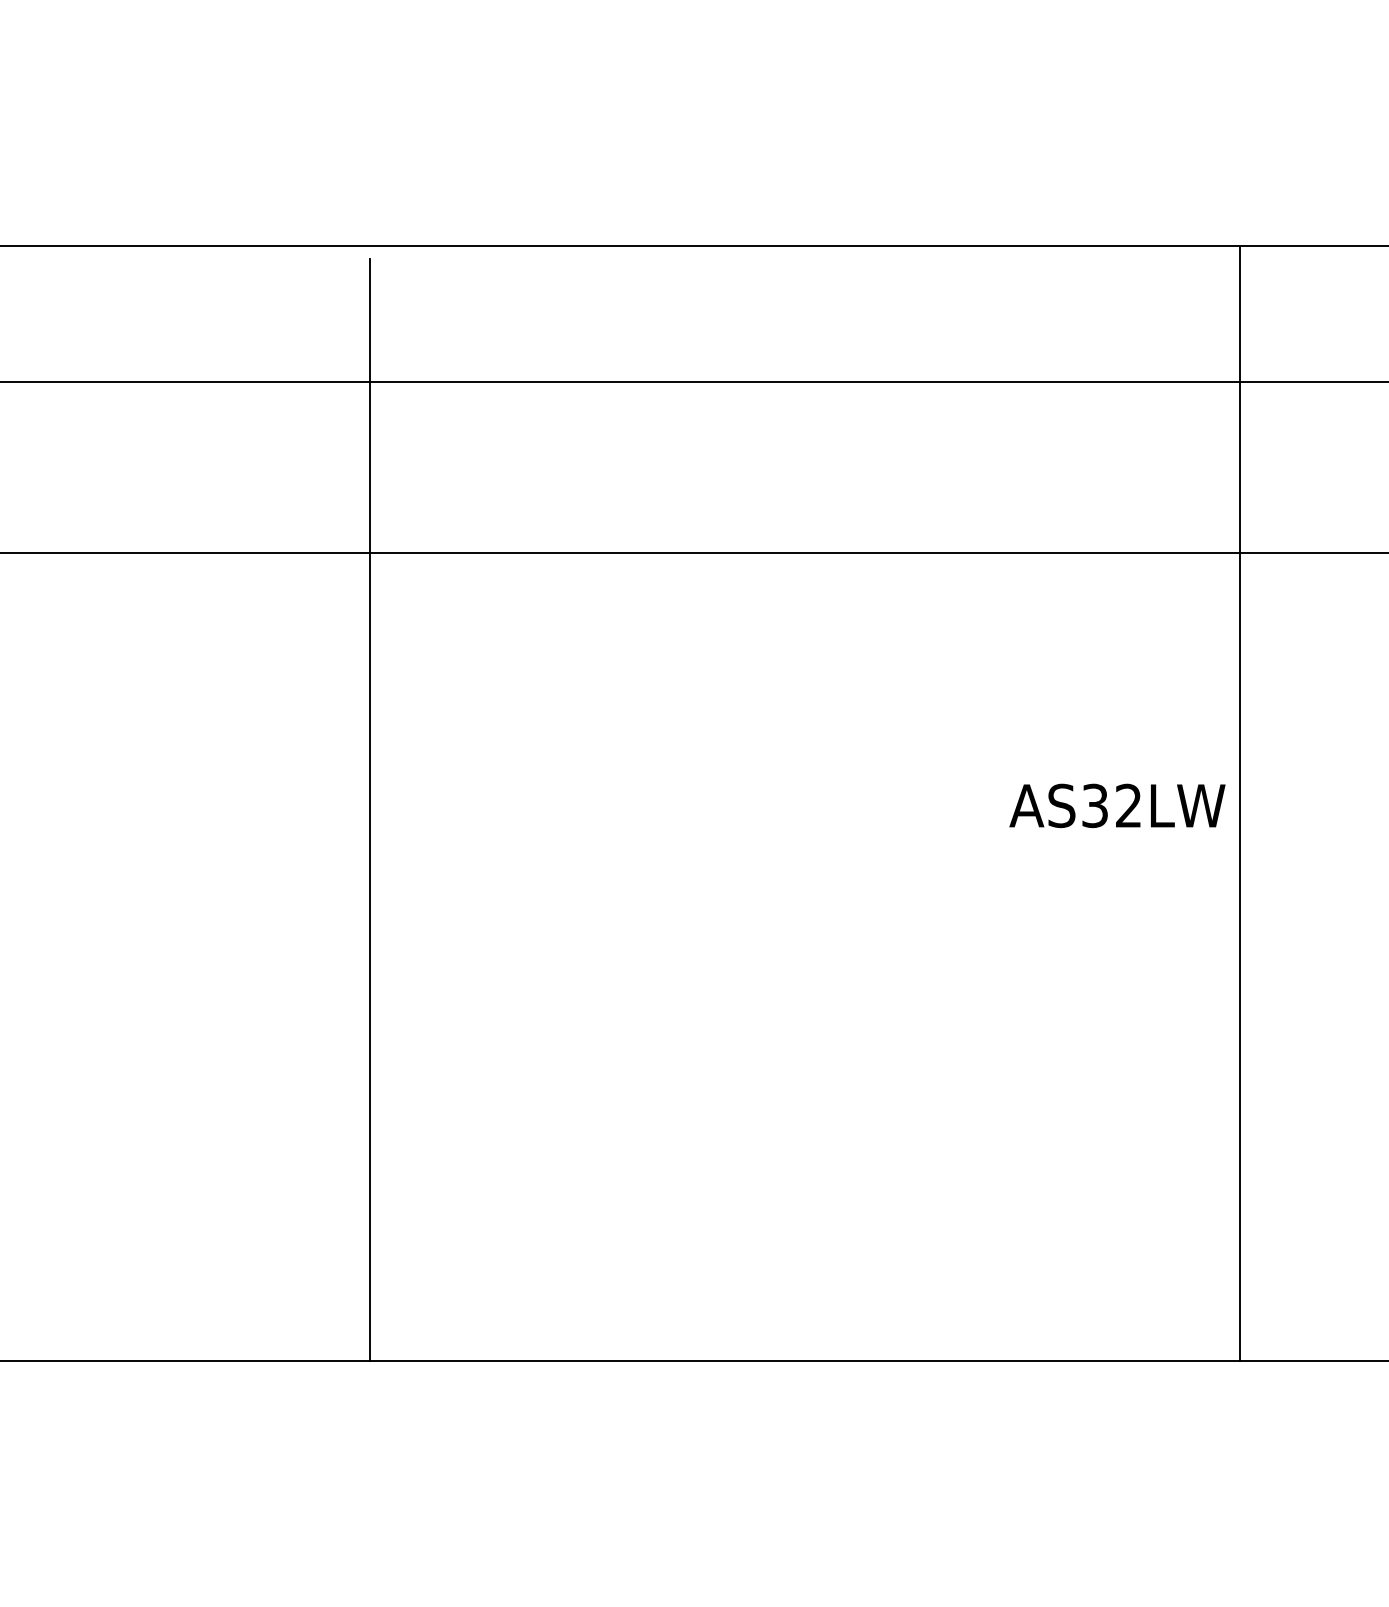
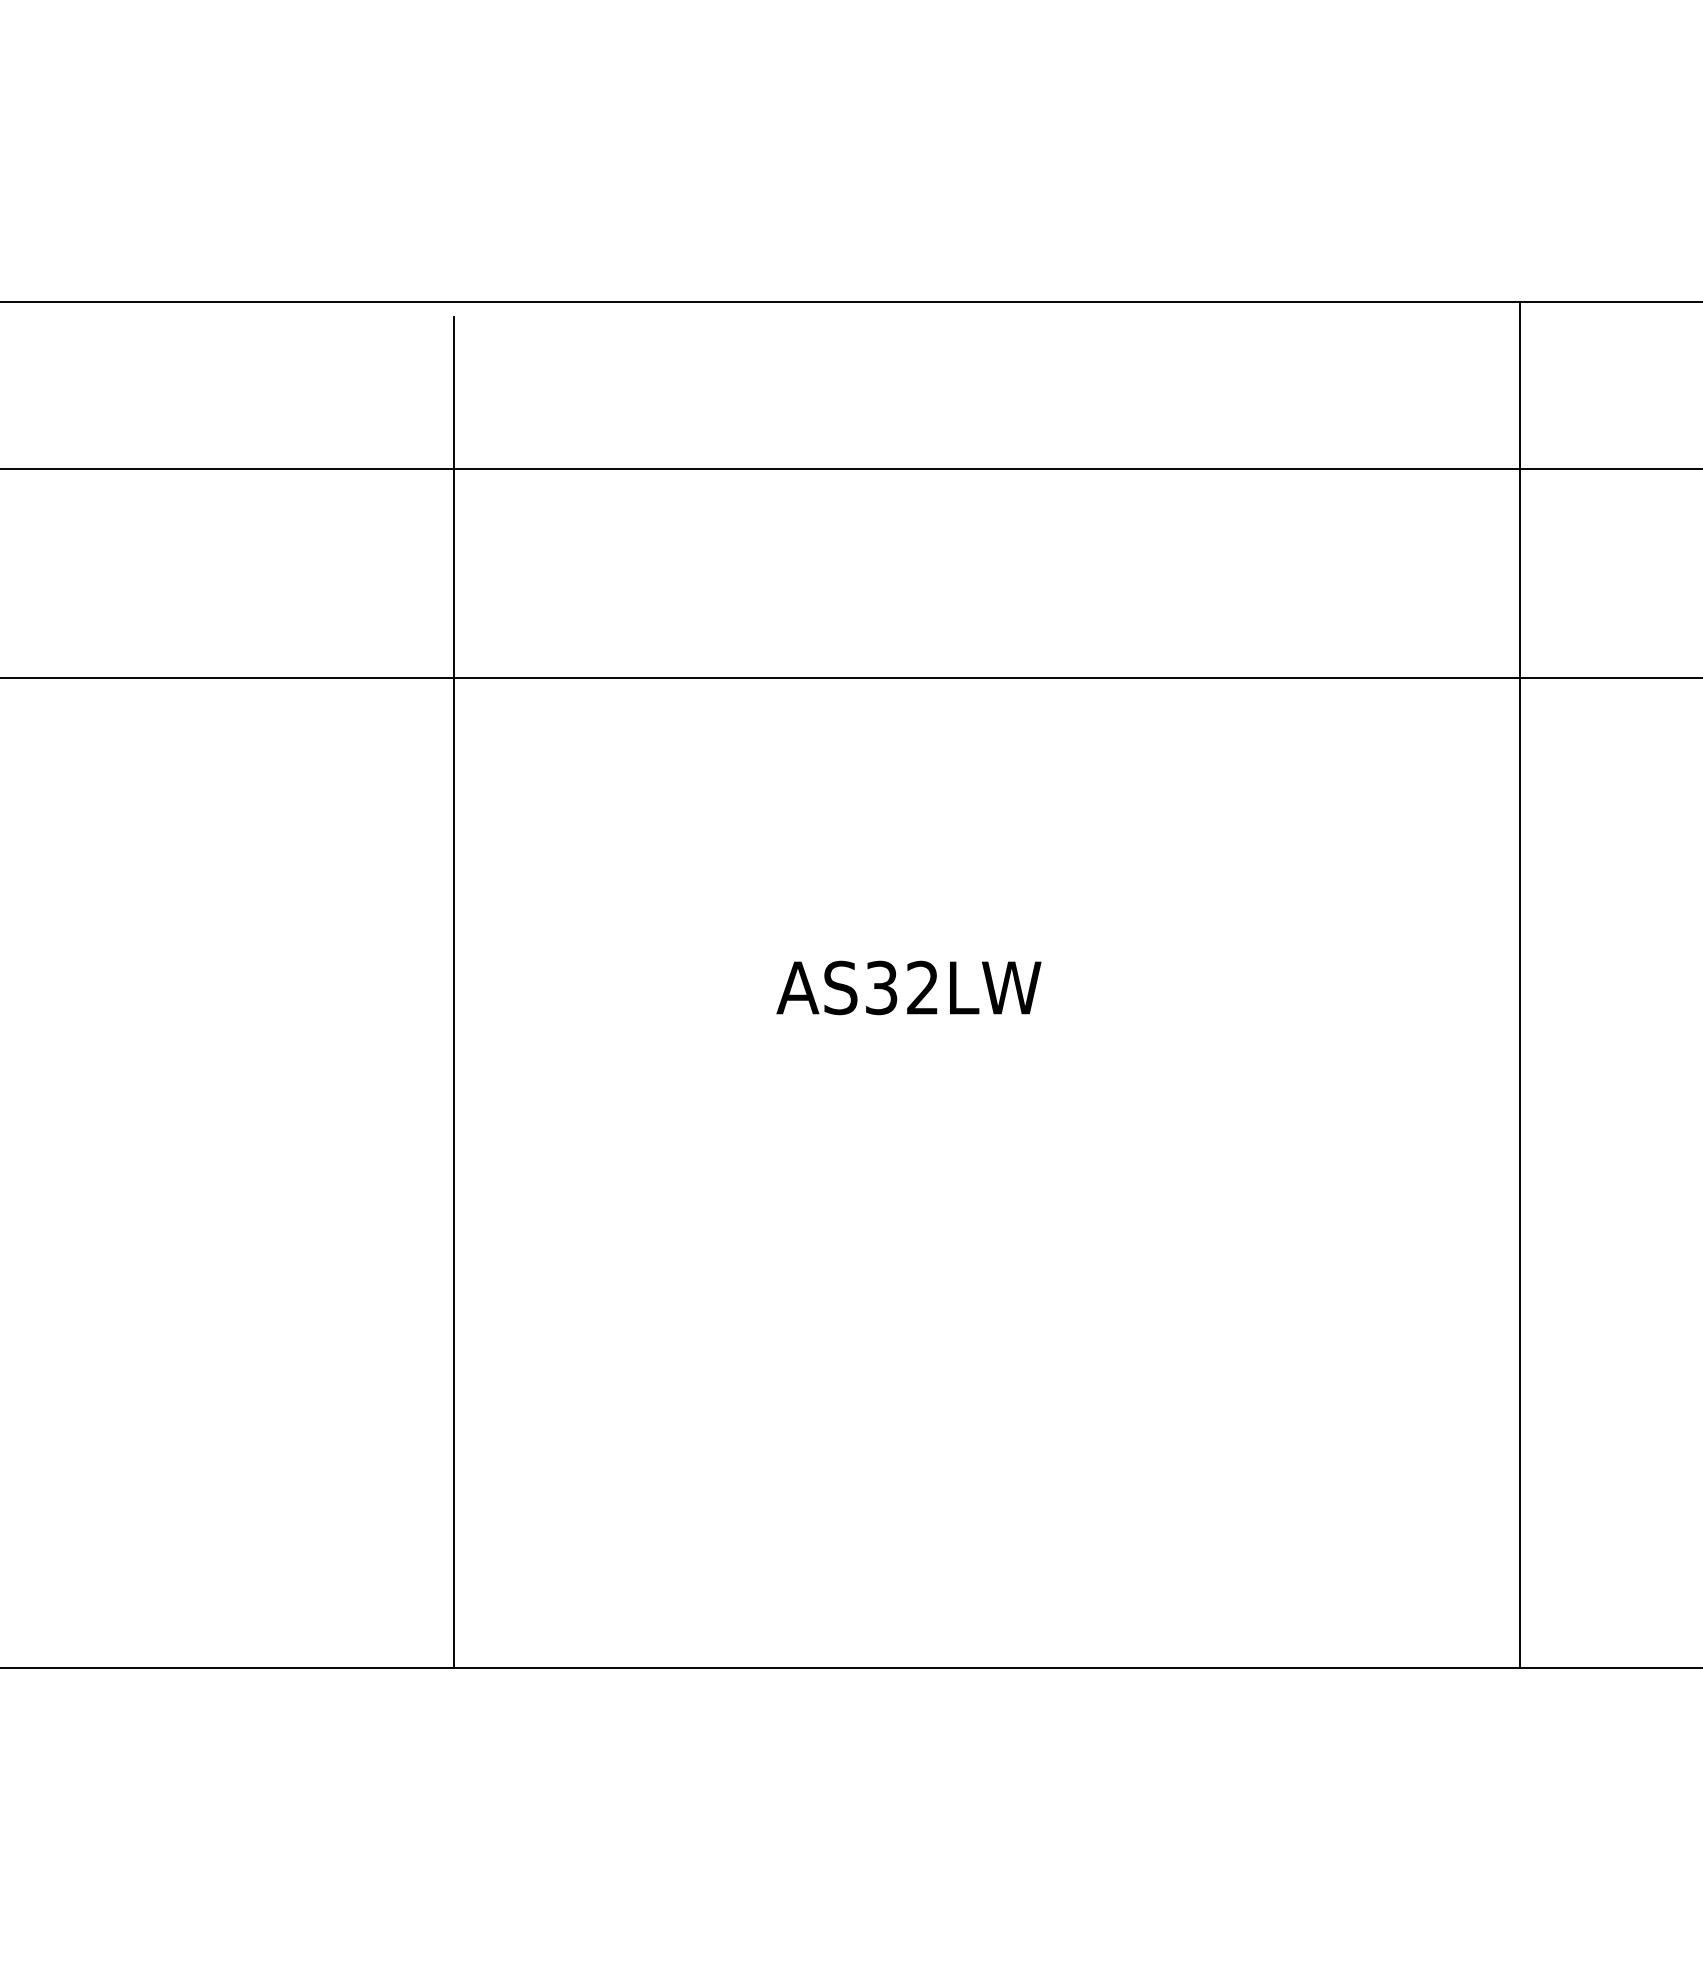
text: (1117, 805) -> (908, 987), moved

